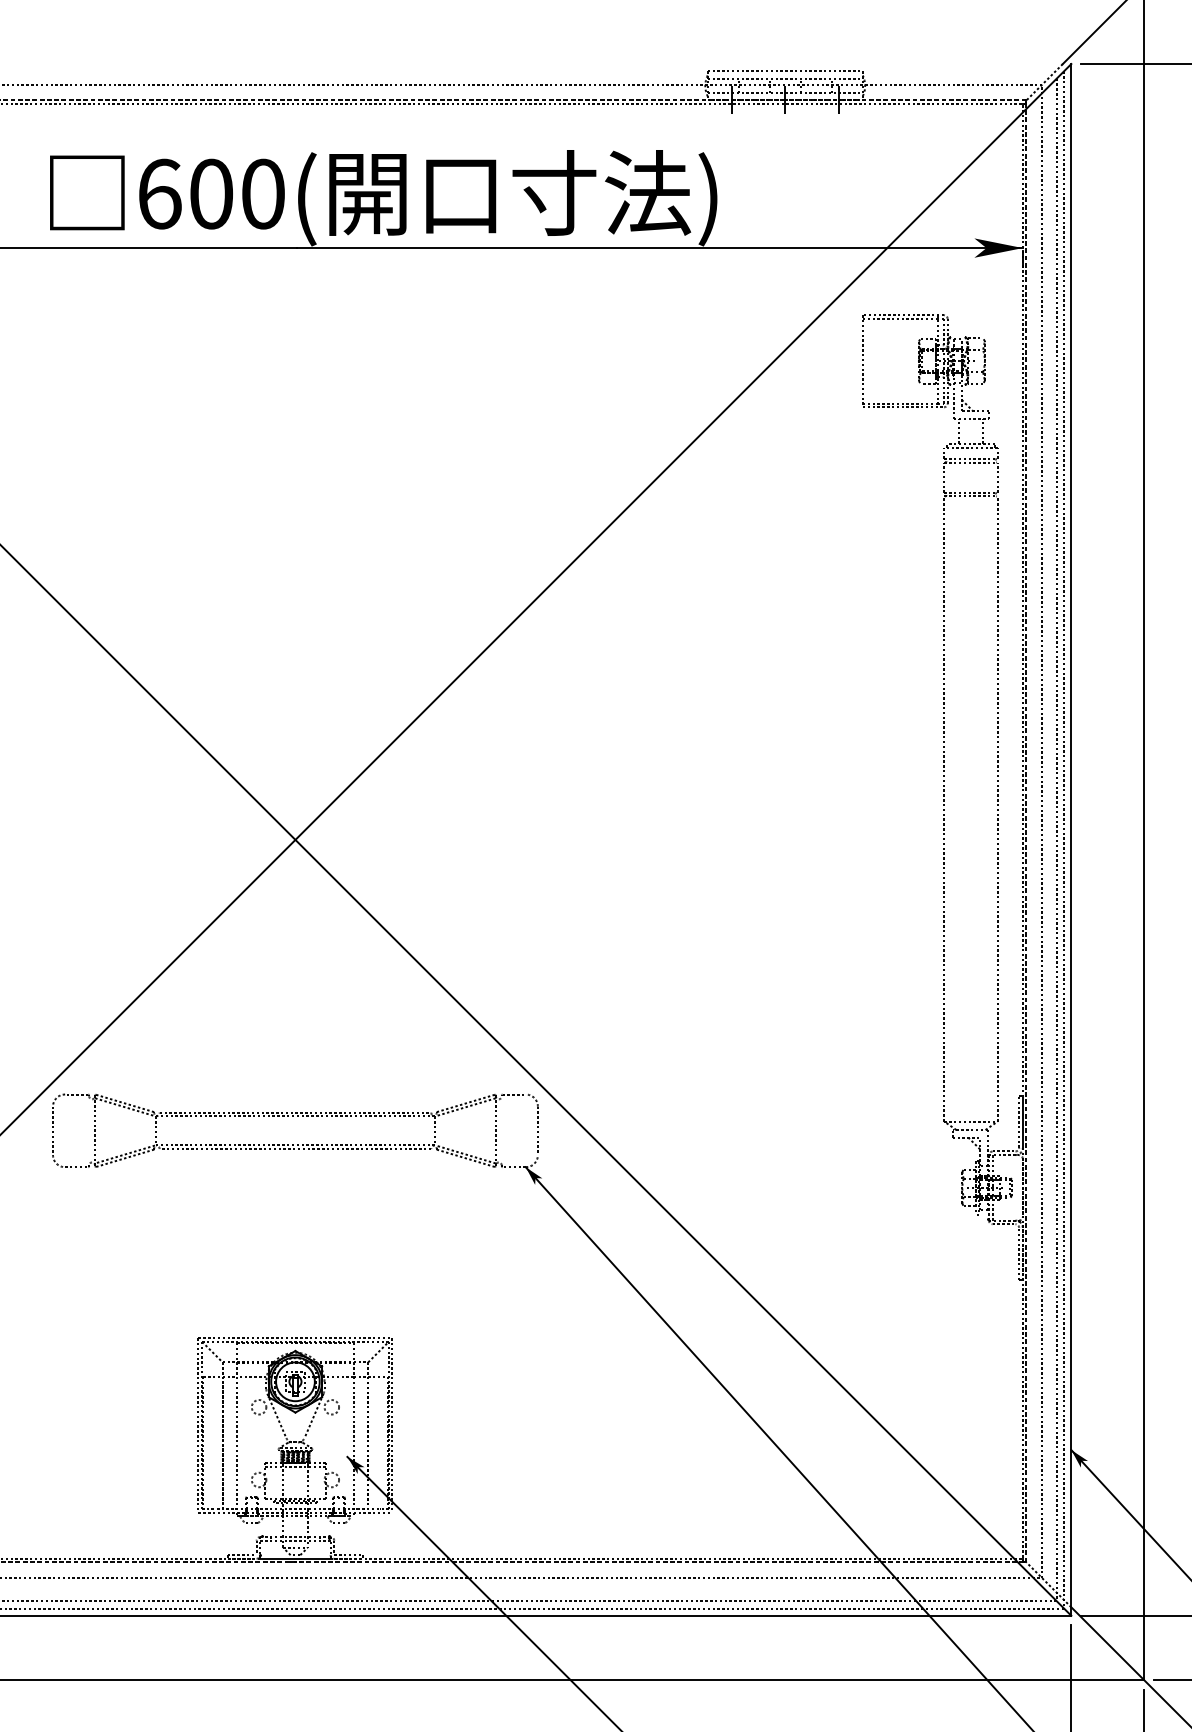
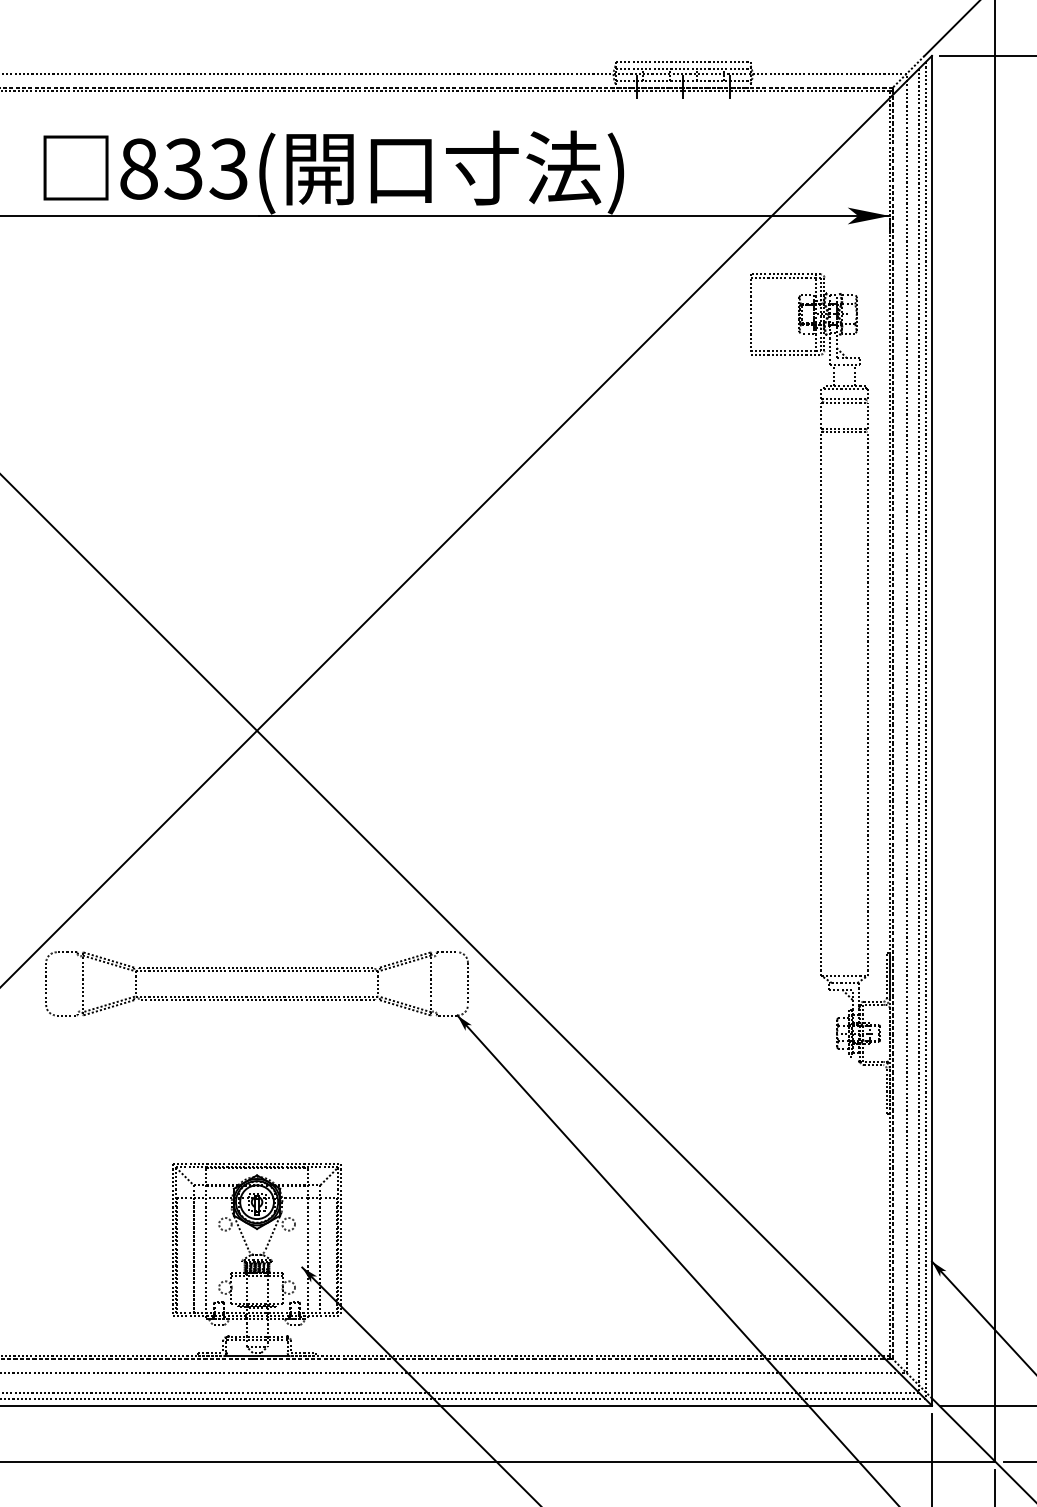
text: (210, 193) -> (183, 168), 600( -> 833(

